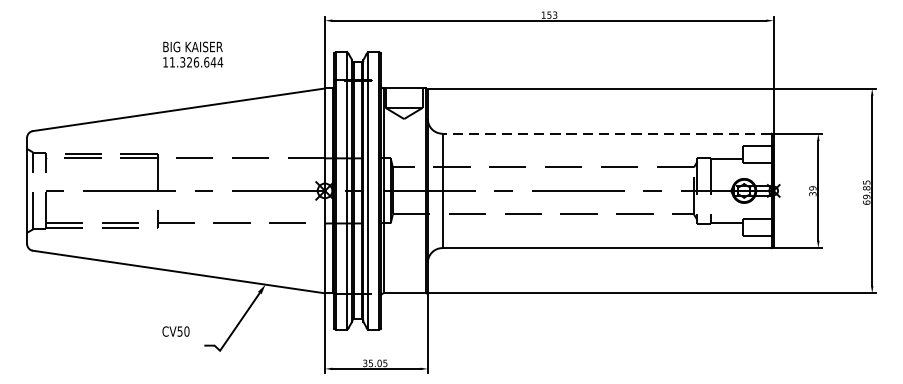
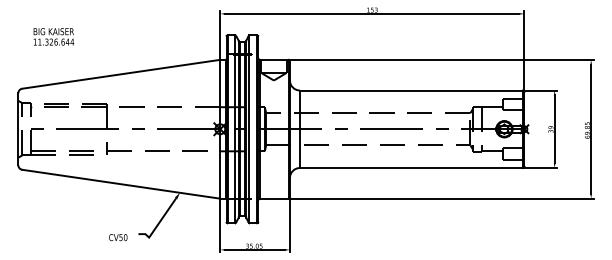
text: (192, 54) -> (53, 36), moved
line: (607, 133) -> (411, 90), dashed -> solid
text: (176, 331) -> (118, 237), moved

